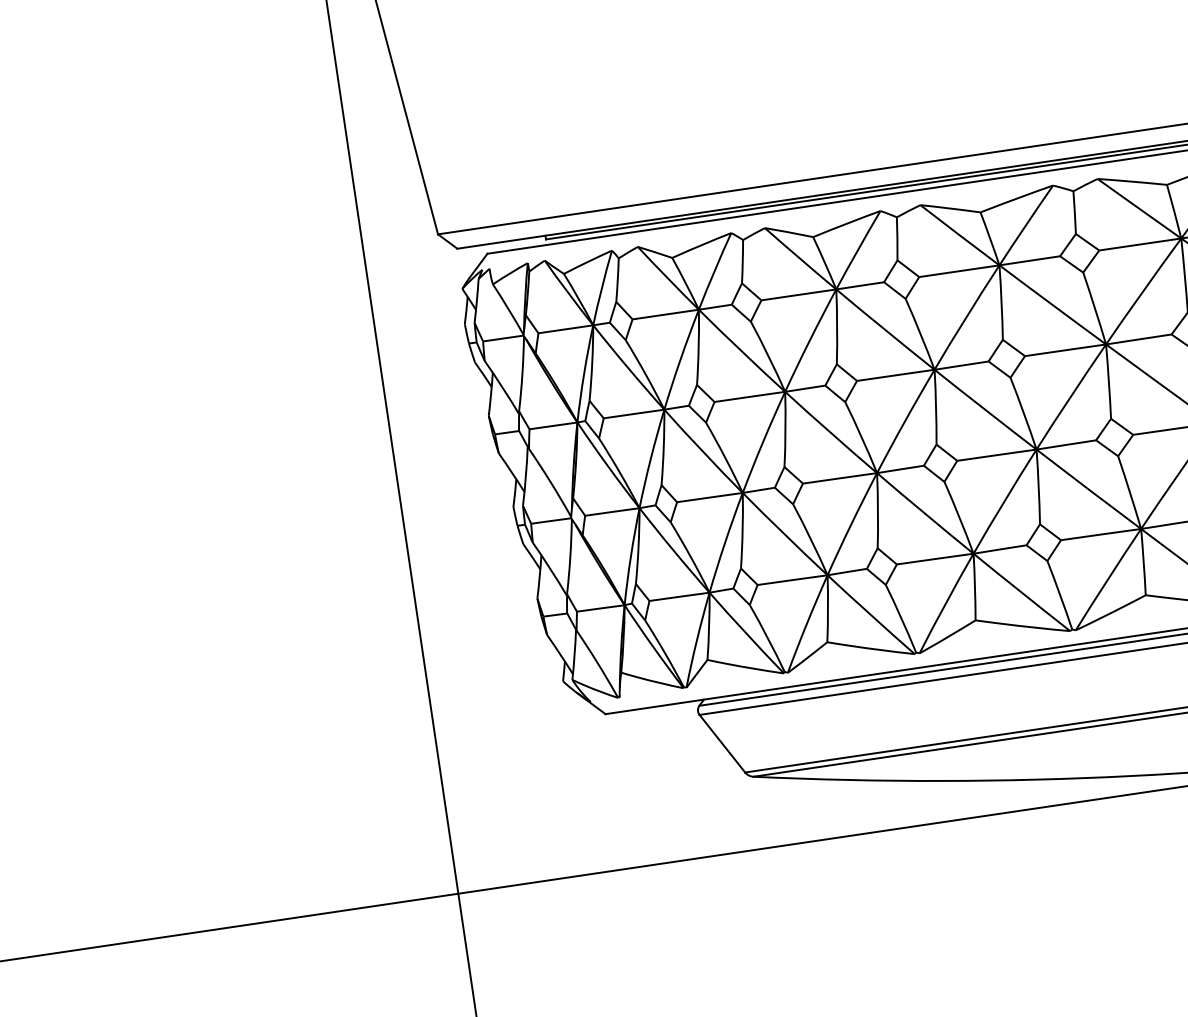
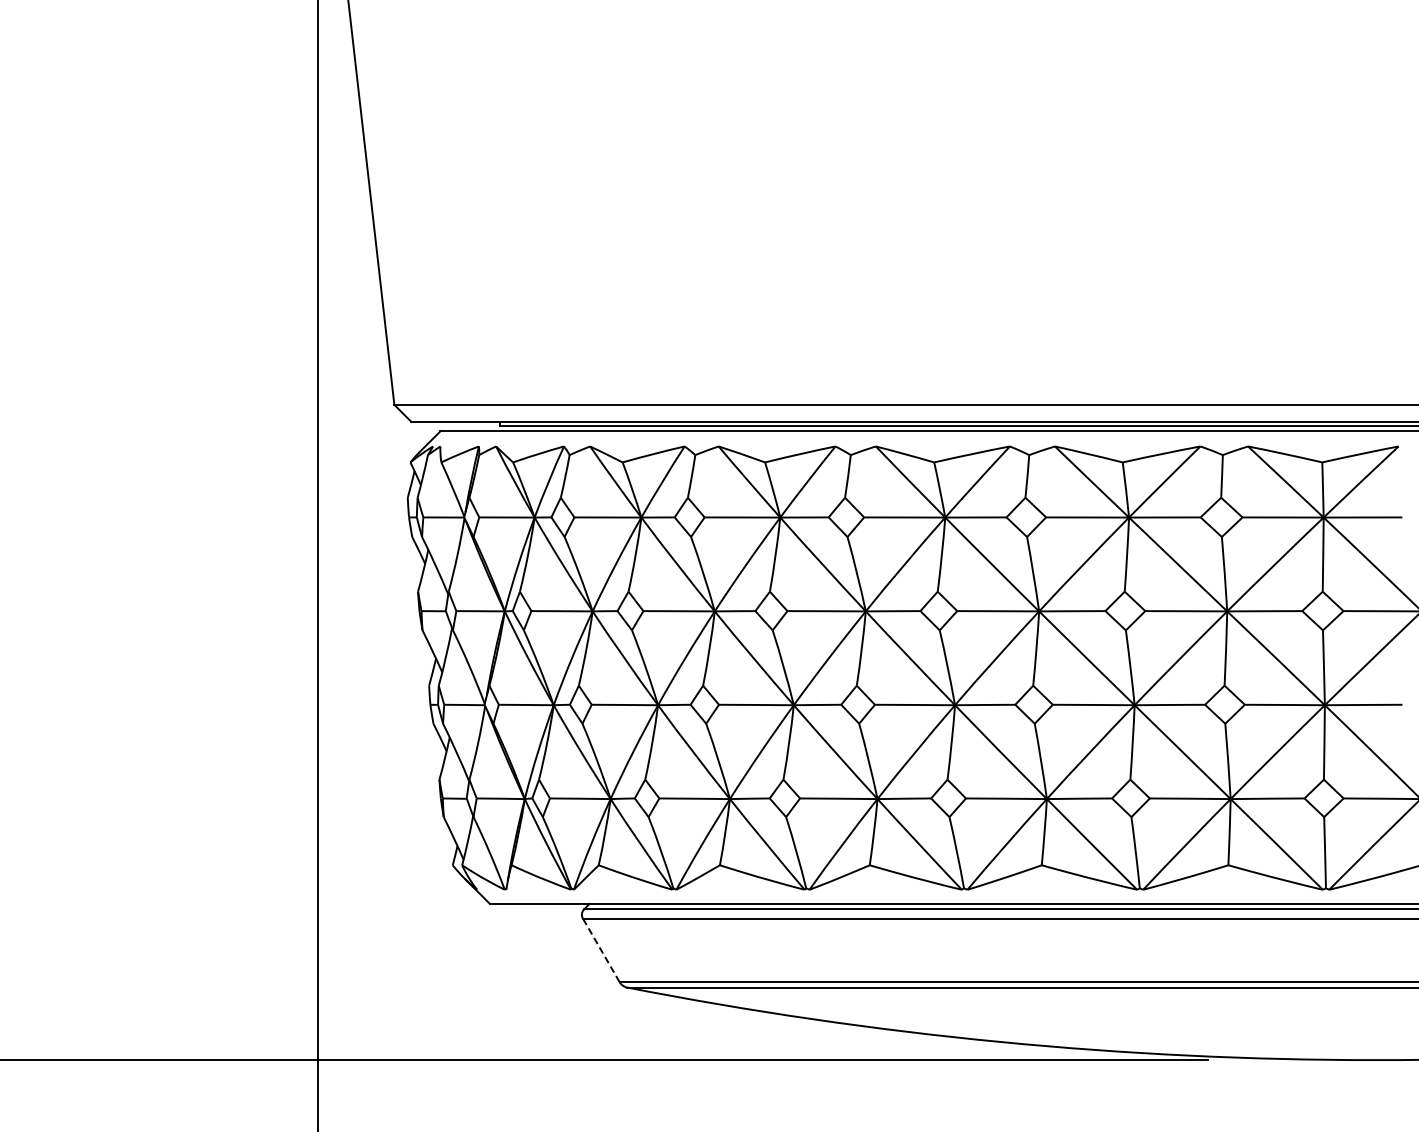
line: (722, 743) -> (601, 950), solid -> dashed

